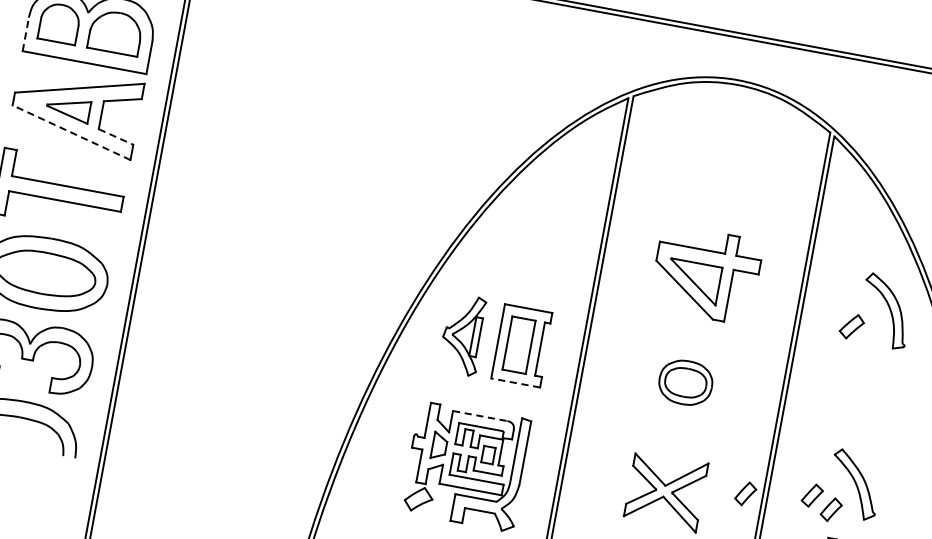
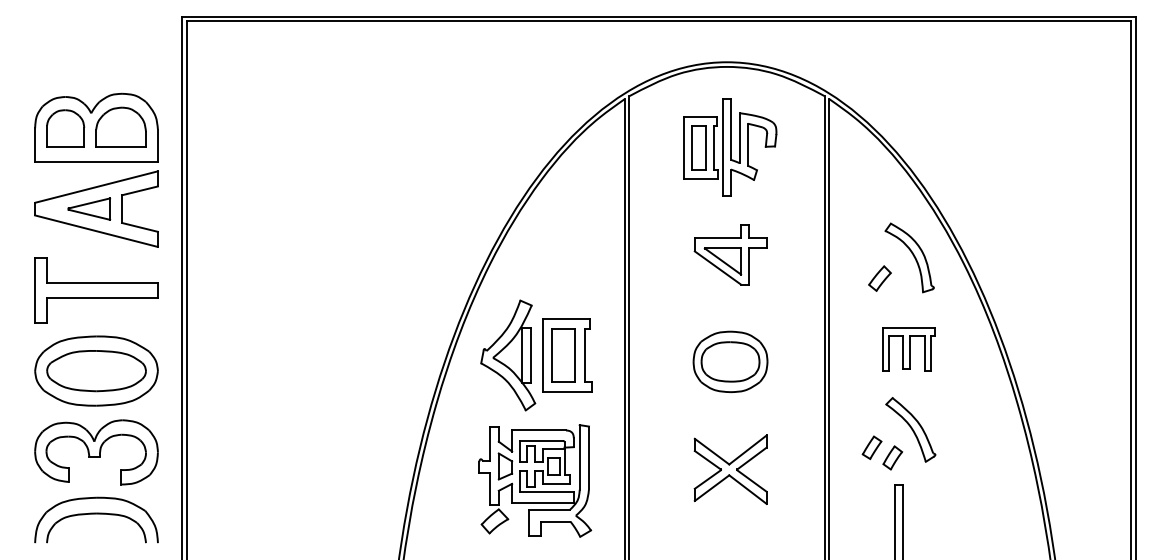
line: (26, 34) -> (35, 145), dashed -> solid
line: (71, 132) -> (96, 231), dashed -> solid
line: (115, 136) -> (139, 227), dashed -> solid
part: (725, 166) -> (730, 147), added
part: (705, 274) -> (730, 254), size x0.71
part: (463, 334) -> (508, 355), size x1.43
line: (514, 382) -> (566, 392), dashed -> solid
part: (685, 382) -> (730, 361), size x1.43
part: (867, 403) -> (908, 349), added
line: (480, 416) -> (539, 430), dashed -> solid
part: (745, 493) -> (807, 457), removed

